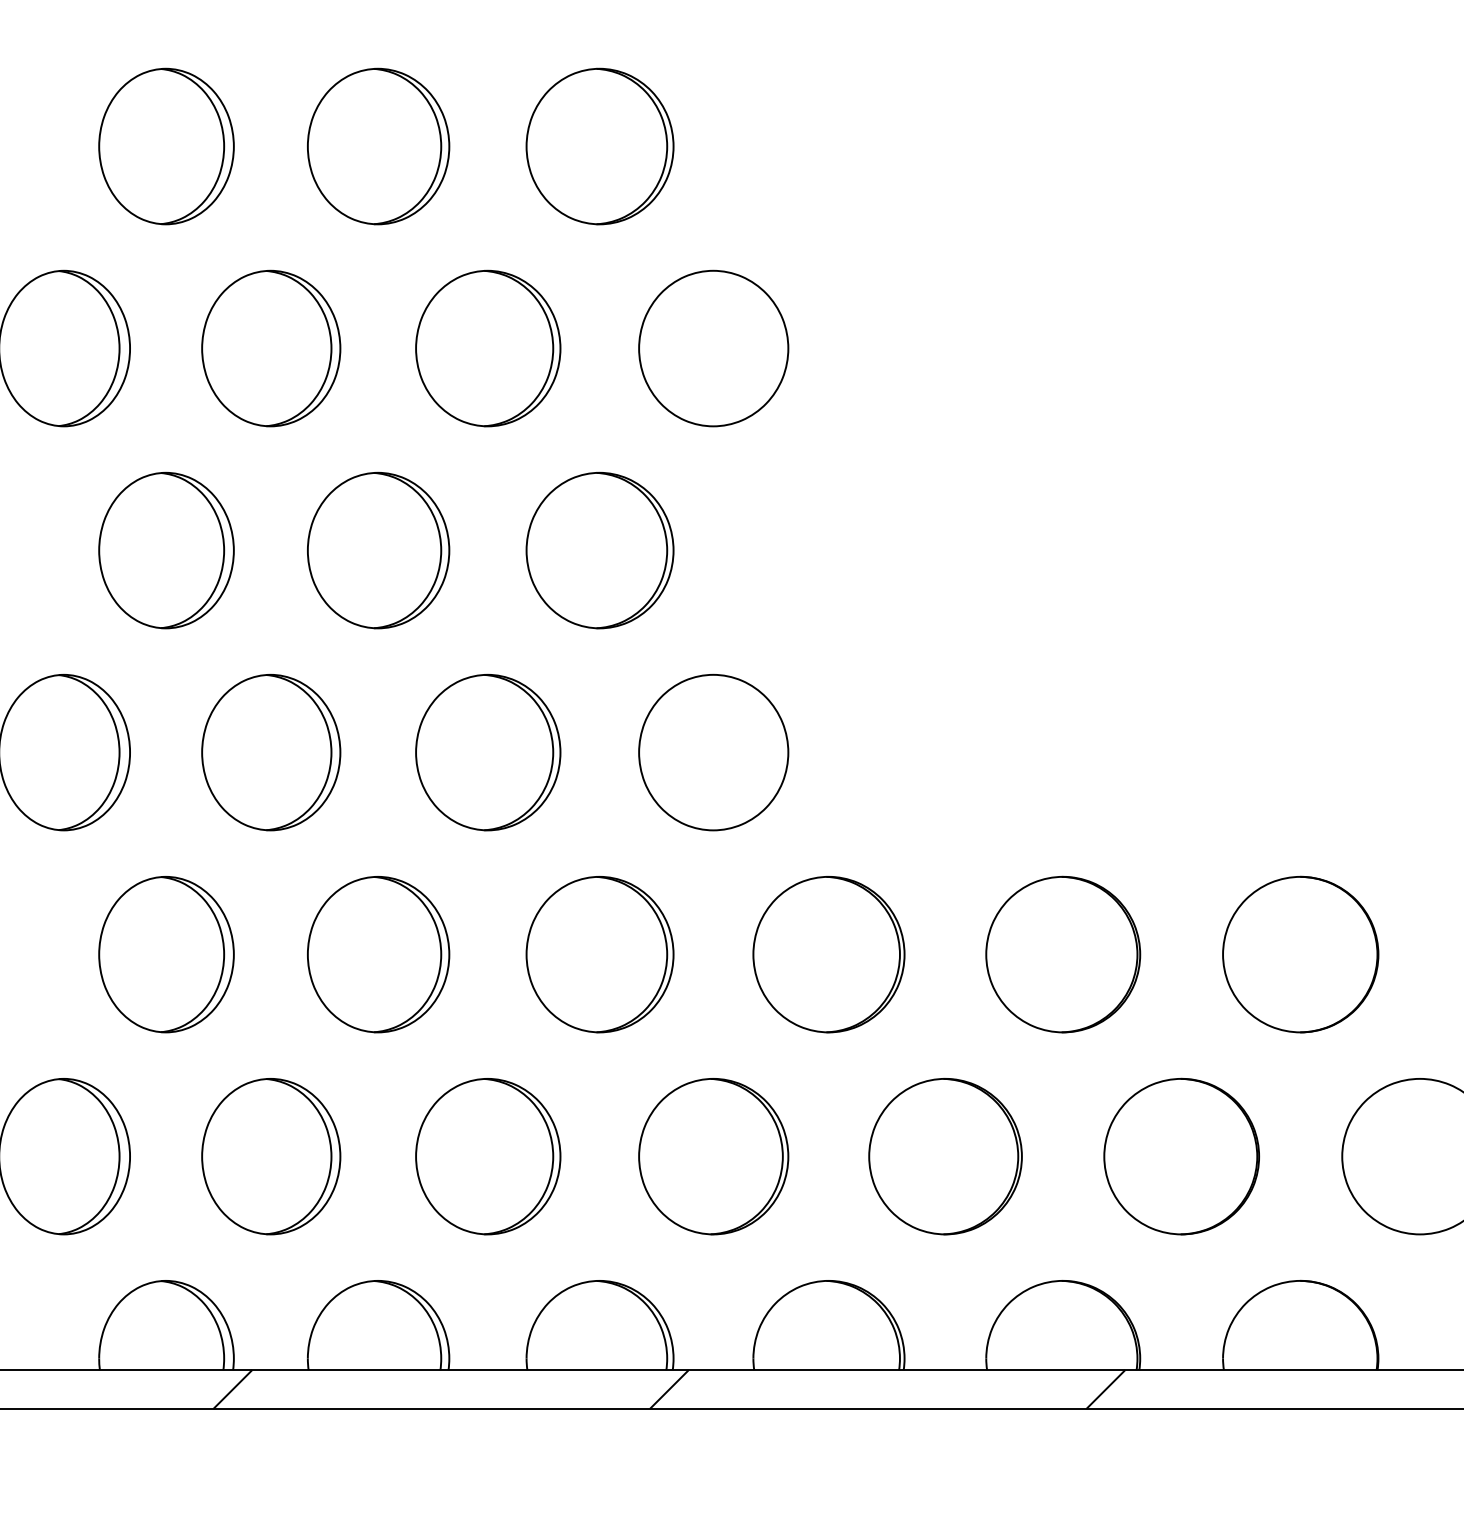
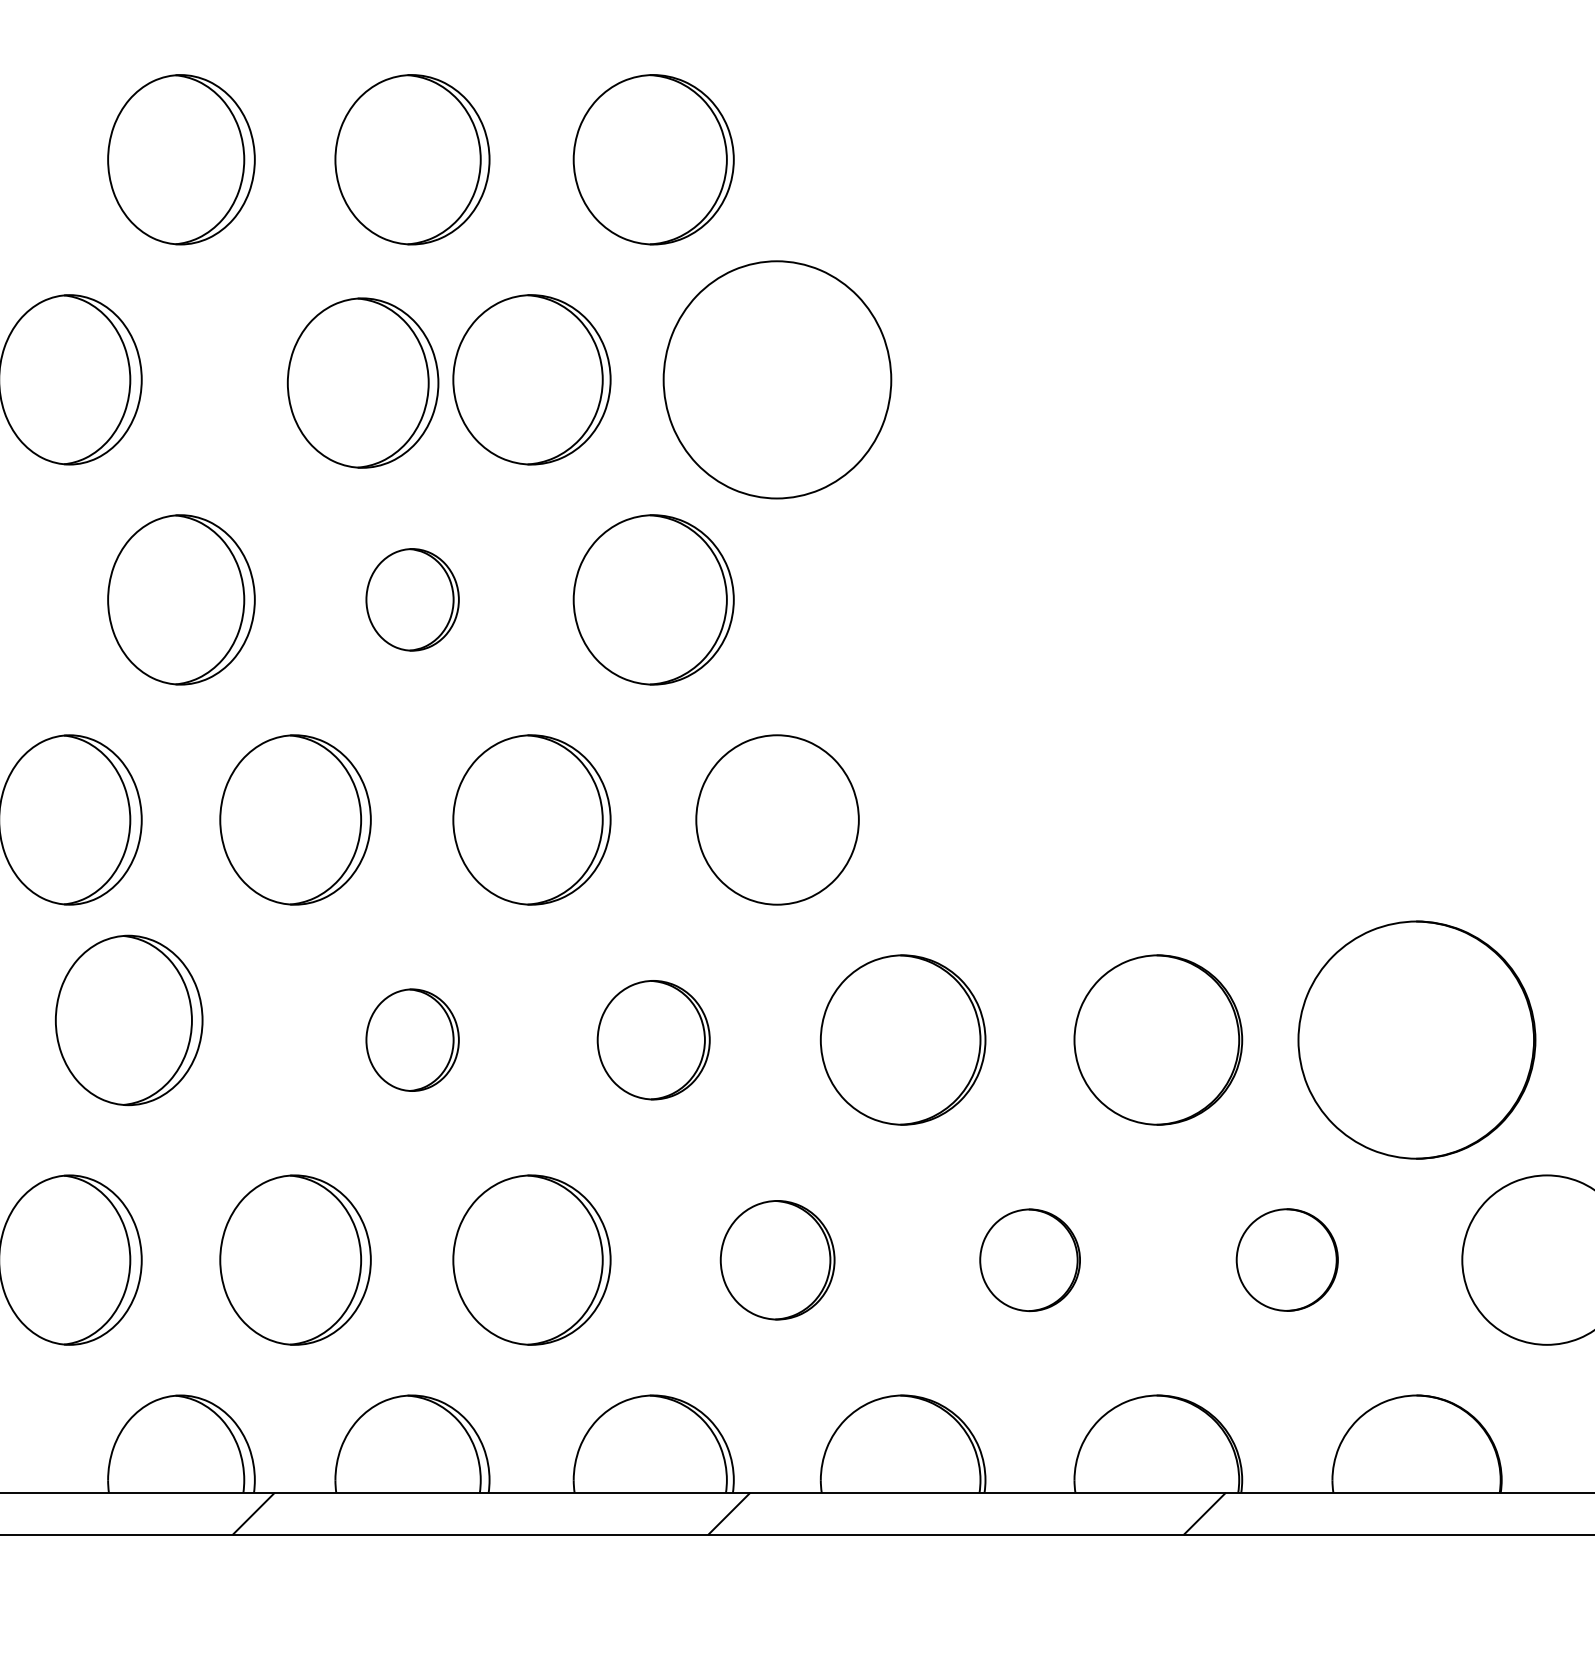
part: (271, 348) -> (363, 383), moved
part: (713, 348) -> (777, 379), size x1.4
part: (378, 550) -> (412, 599), size x0.6
part: (166, 954) -> (129, 1020), moved
part: (378, 954) -> (412, 1039), size x0.6
part: (599, 954) -> (653, 1039), size x0.7
part: (1300, 954) -> (1416, 1039), size x1.4
part: (713, 1156) -> (777, 1259), size x0.7
part: (945, 1156) -> (1030, 1259), size x0.6
part: (1181, 1156) -> (1287, 1259), size x0.6

